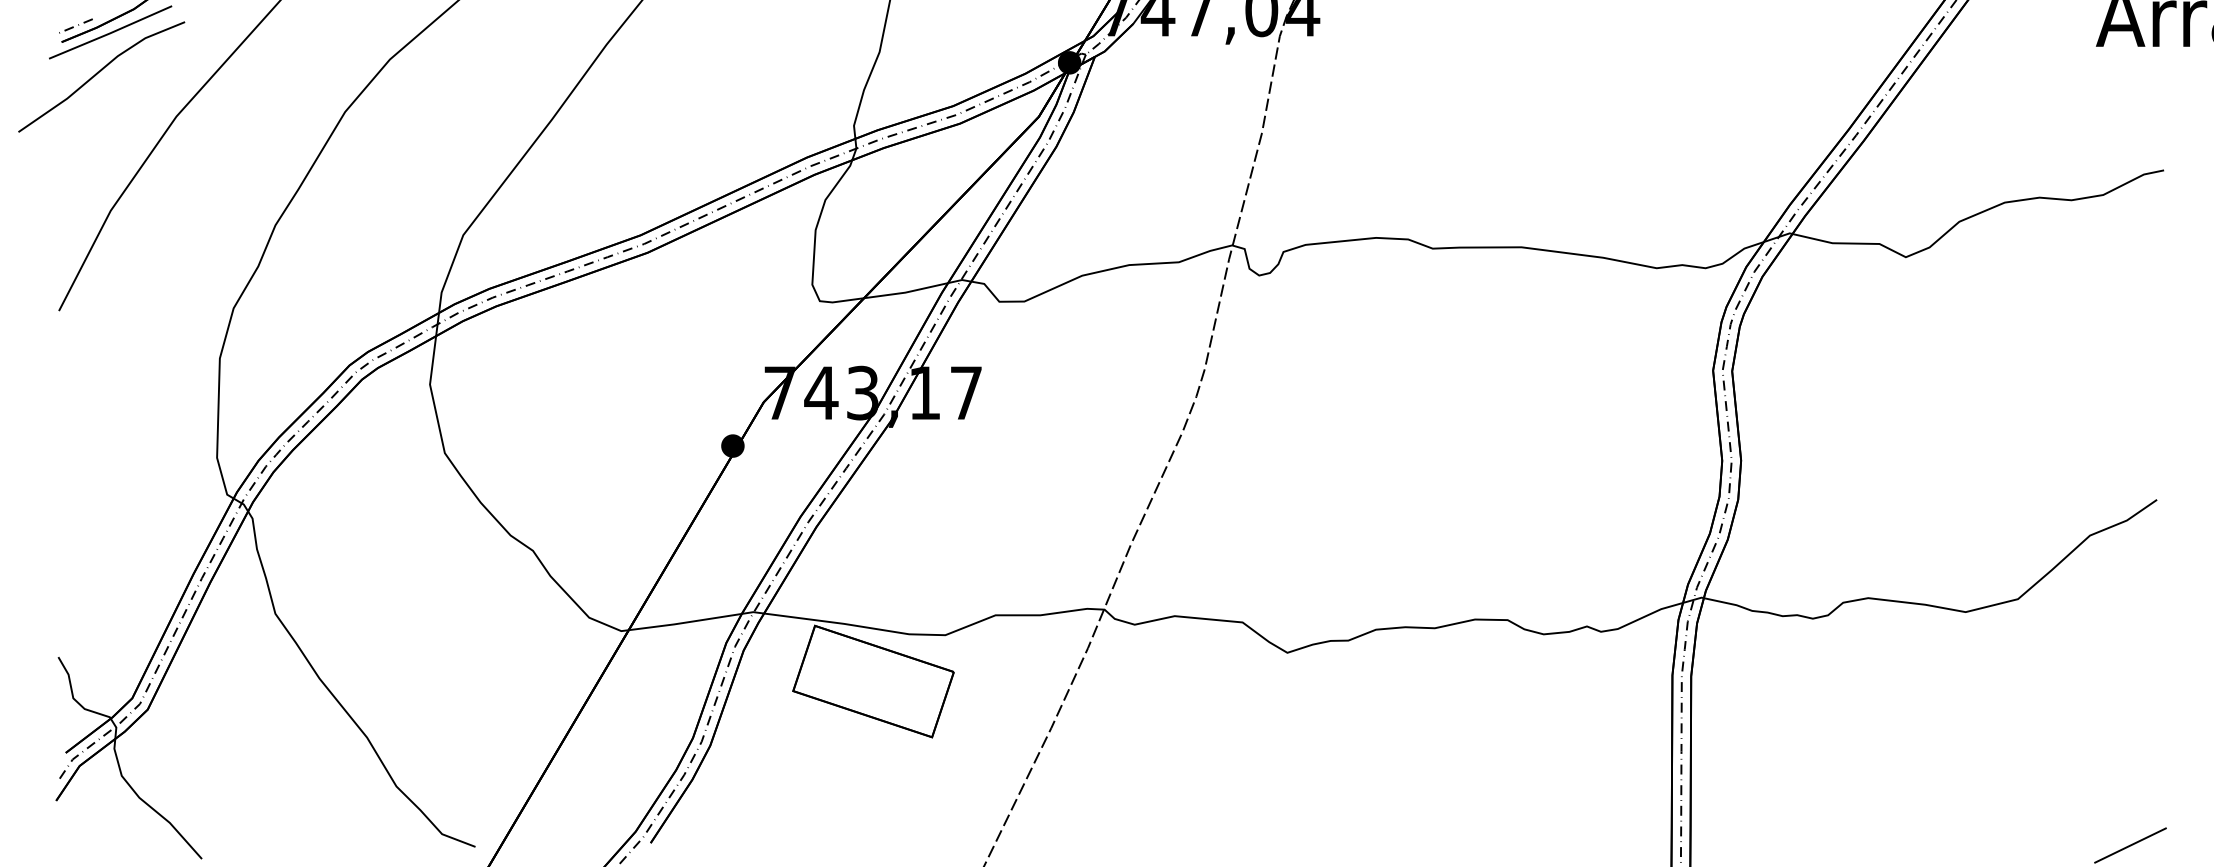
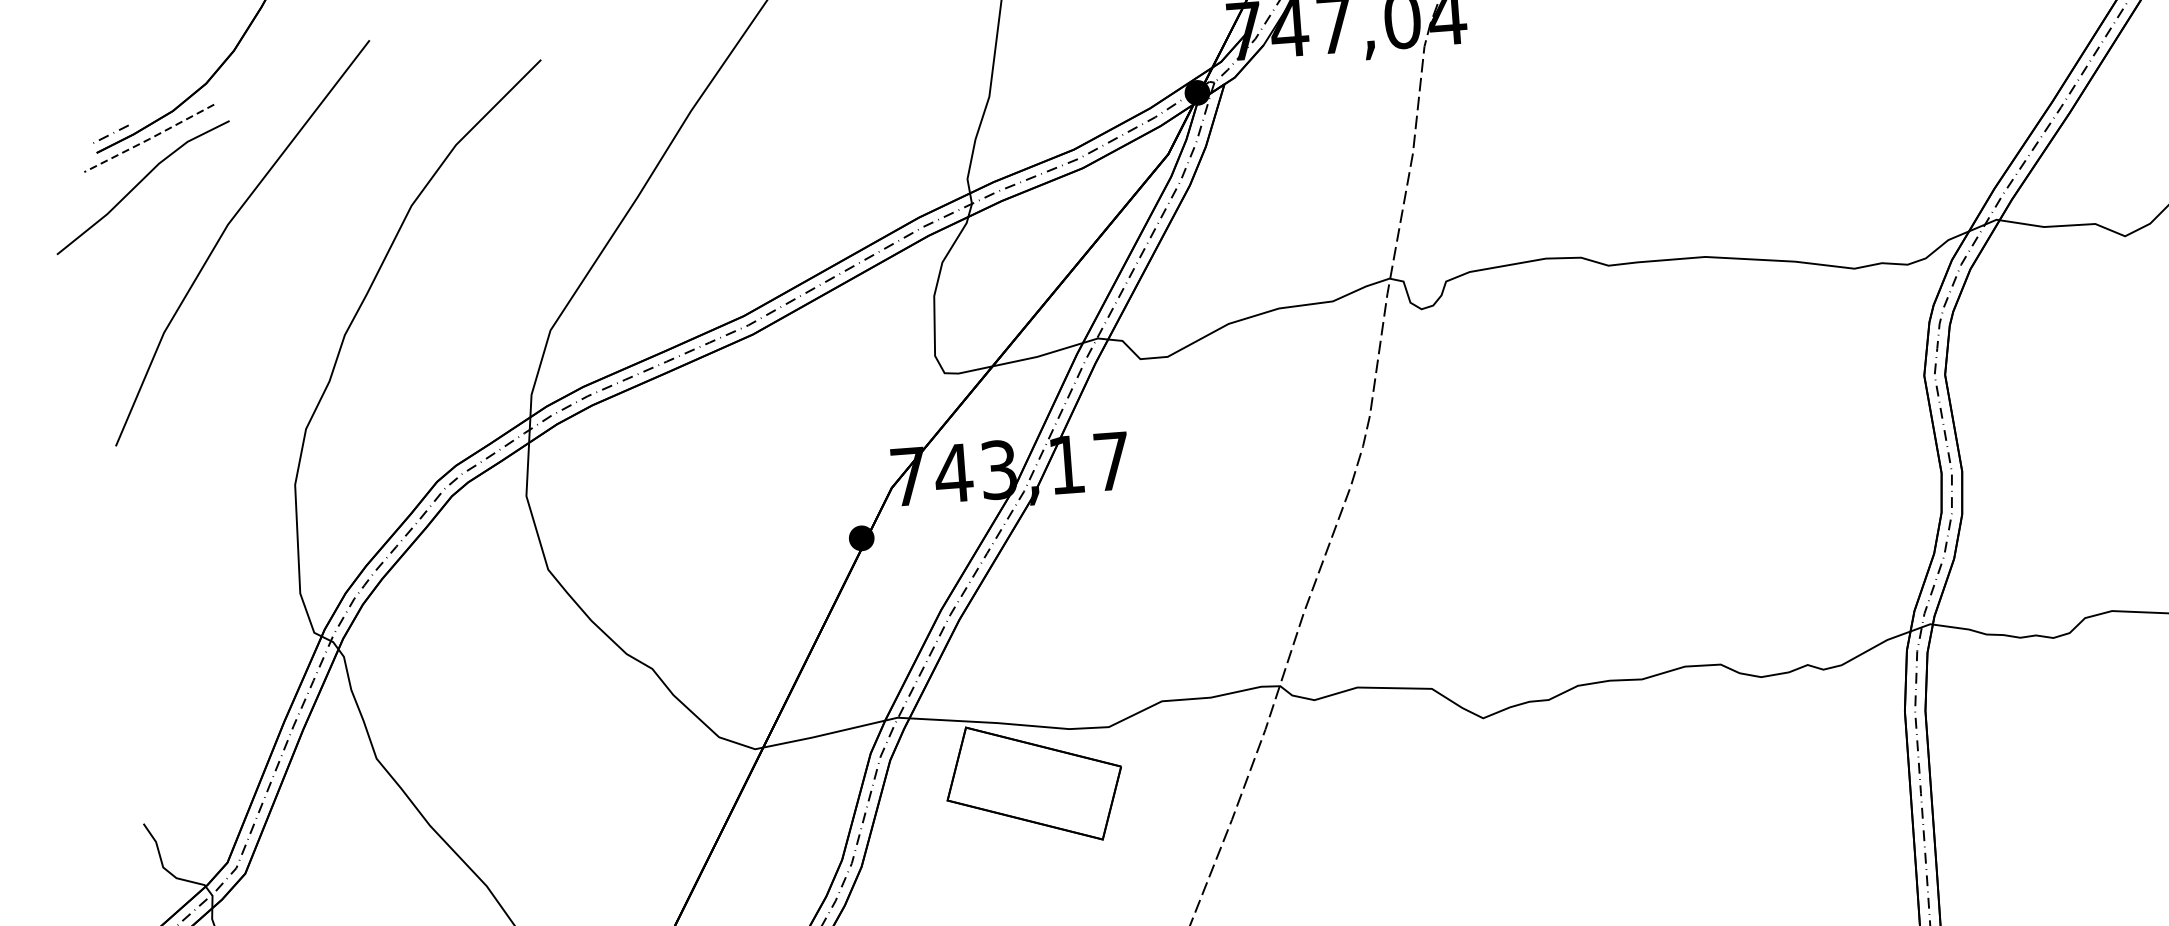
line: (110, 33) -> (149, 139), solid -> dashed

